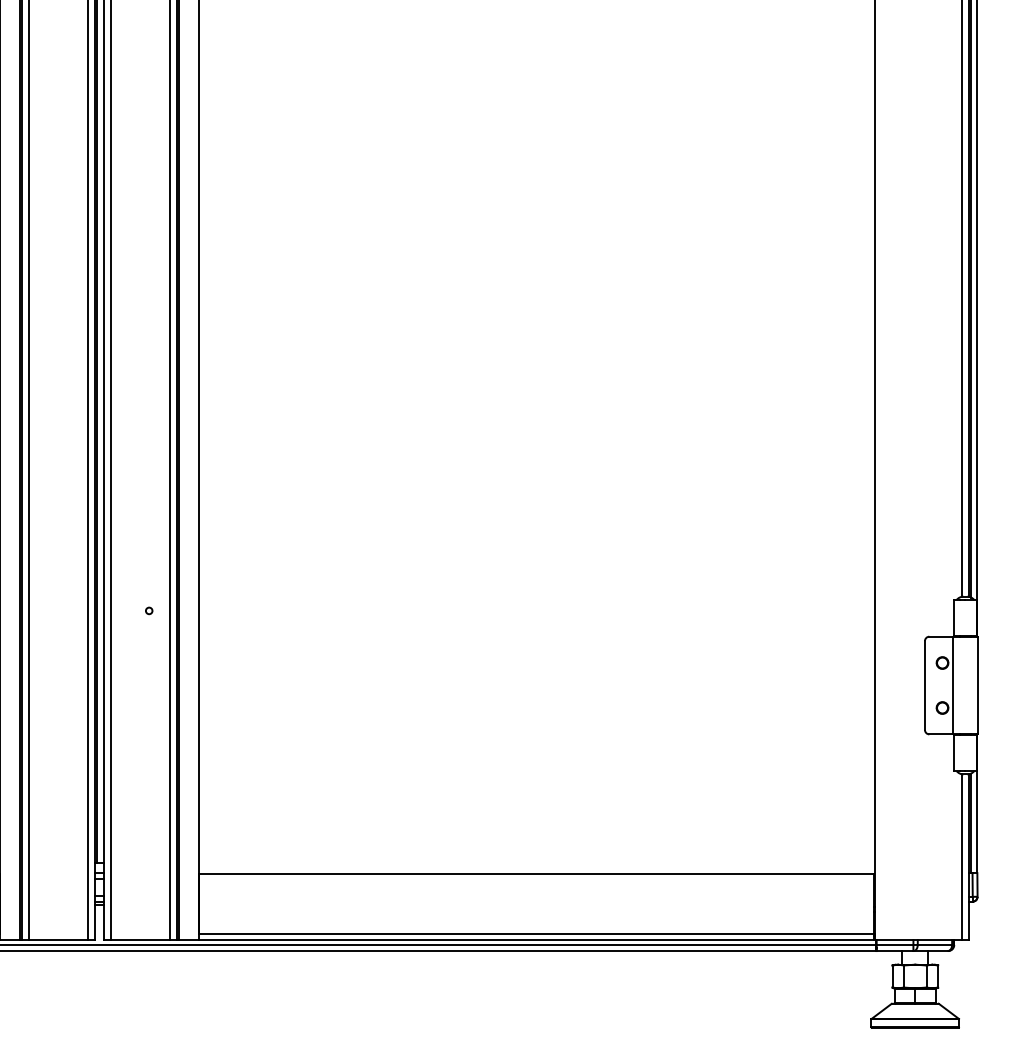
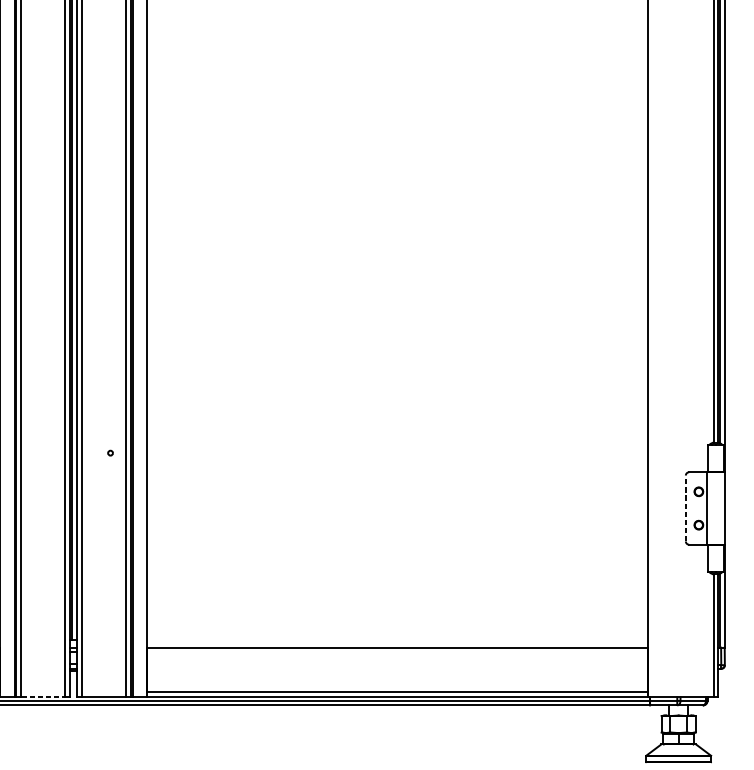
line: (924, 685) -> (685, 508), solid -> dashed
line: (58, 940) -> (43, 697), solid -> dashed

